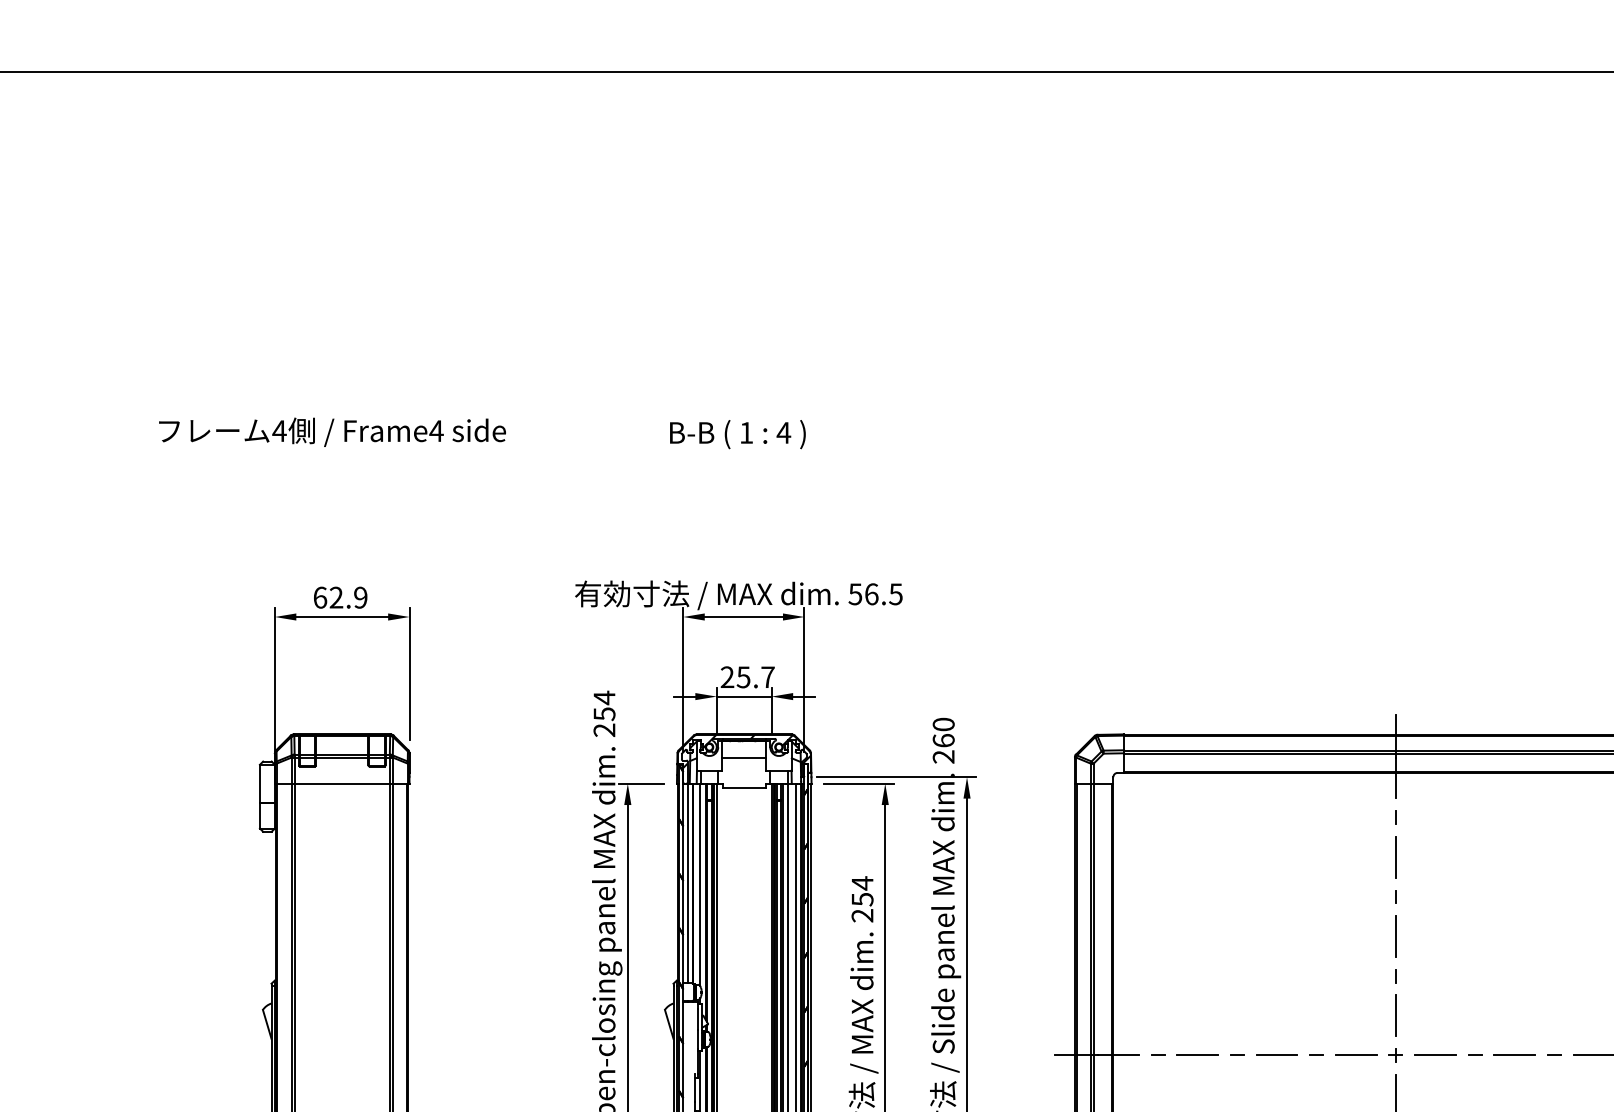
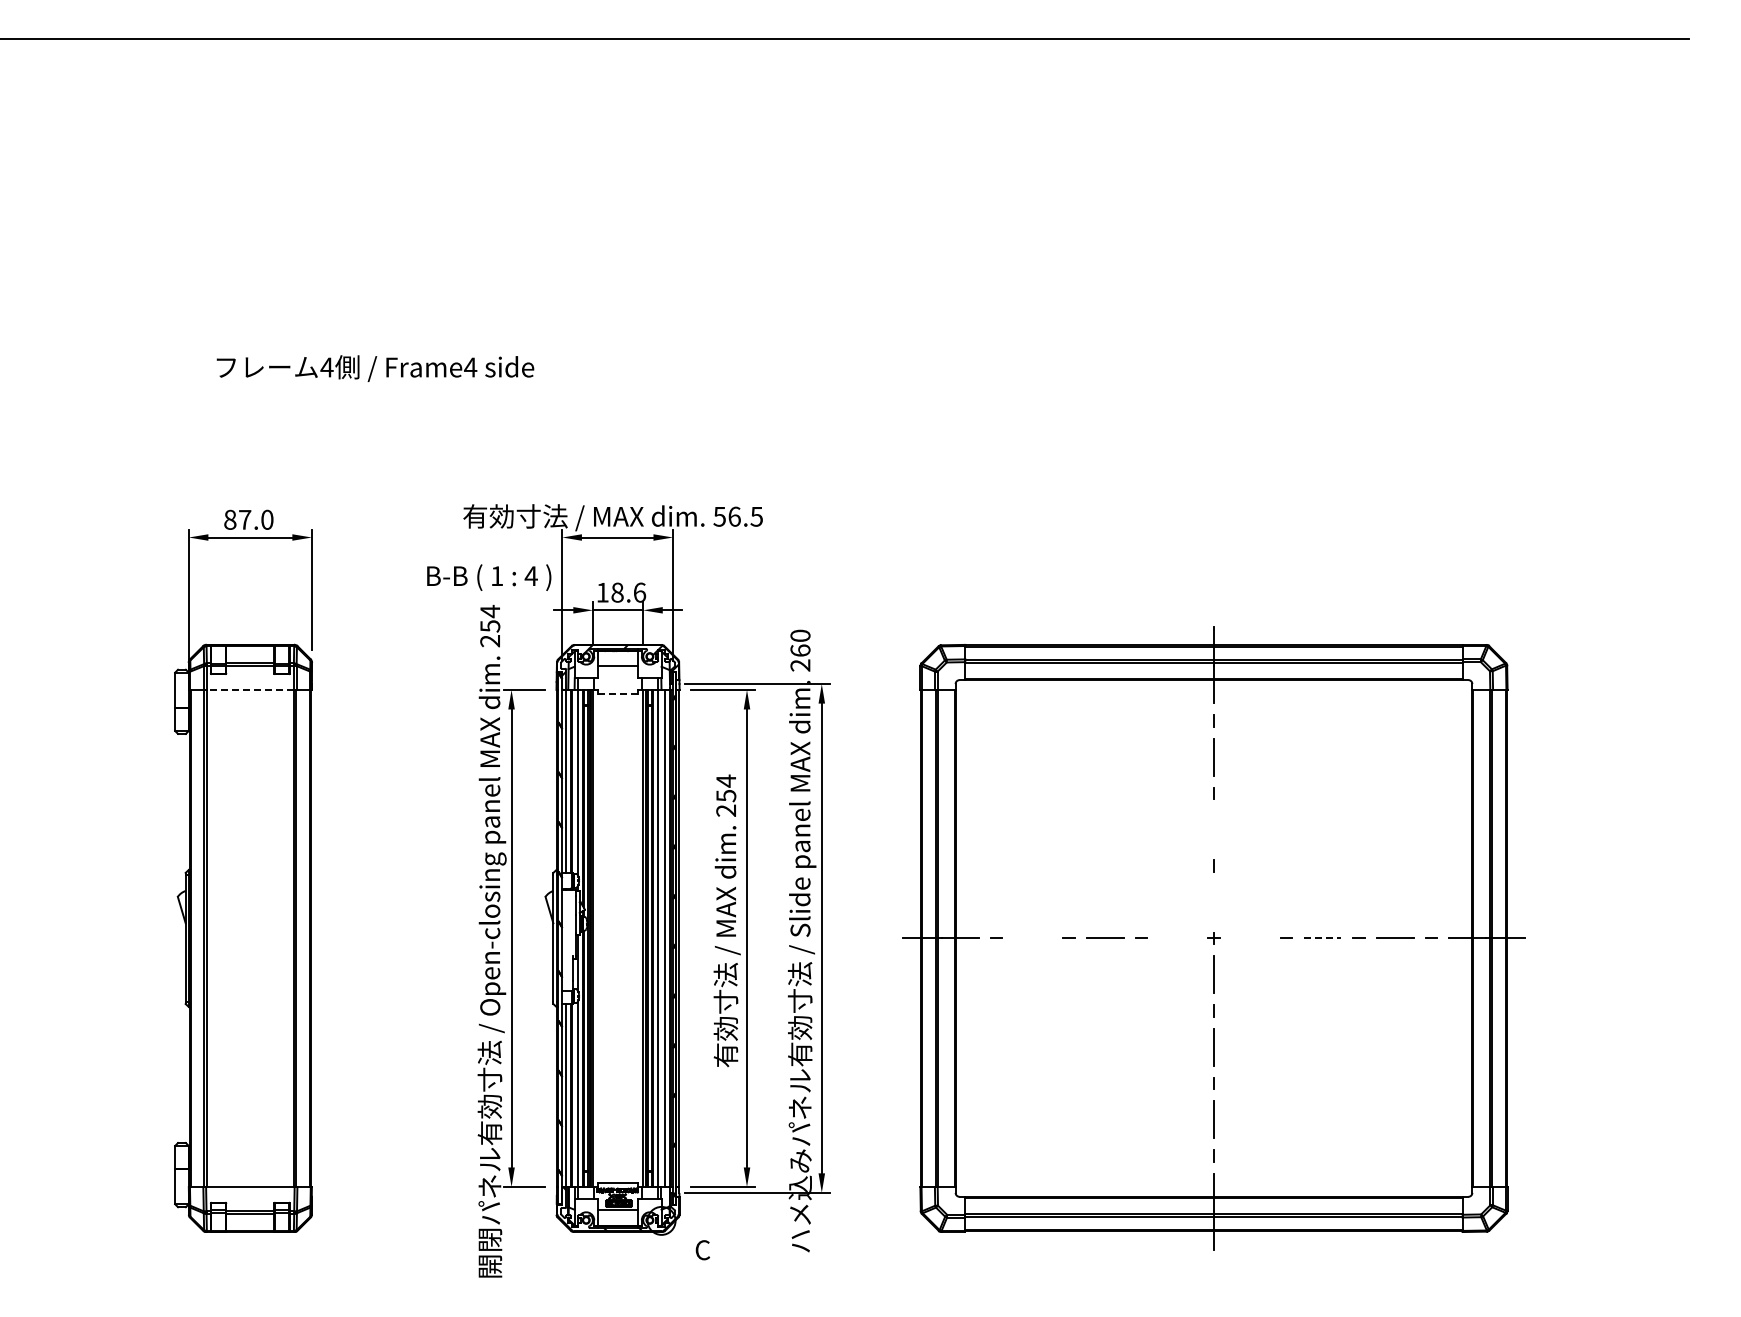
text: (332, 432) -> (375, 368), moved
text: (738, 434) -> (489, 577), moved
text: (340, 597) -> (248, 519), 62.9 -> 87.0
text: (748, 677) -> (621, 592), 25.7 -> 18.6
line: (342, 783) -> (250, 689), solid -> dashed
line: (744, 787) -> (618, 693), solid -> dashed
line: (1395, 936) -> (1213, 829), removed
line: (1395, 1014) -> (1213, 901), removed
line: (1197, 1054) -> (1032, 937), removed
line: (1355, 1055) -> (1177, 938), removed
line: (1434, 1055) -> (1249, 938), removed
line: (1514, 1055) -> (1322, 938), solid -> dashed

